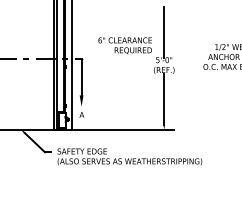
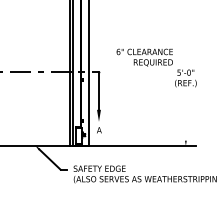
line: (164, 31) -> (186, 42), removed
line: (164, 99) -> (186, 114), removed

